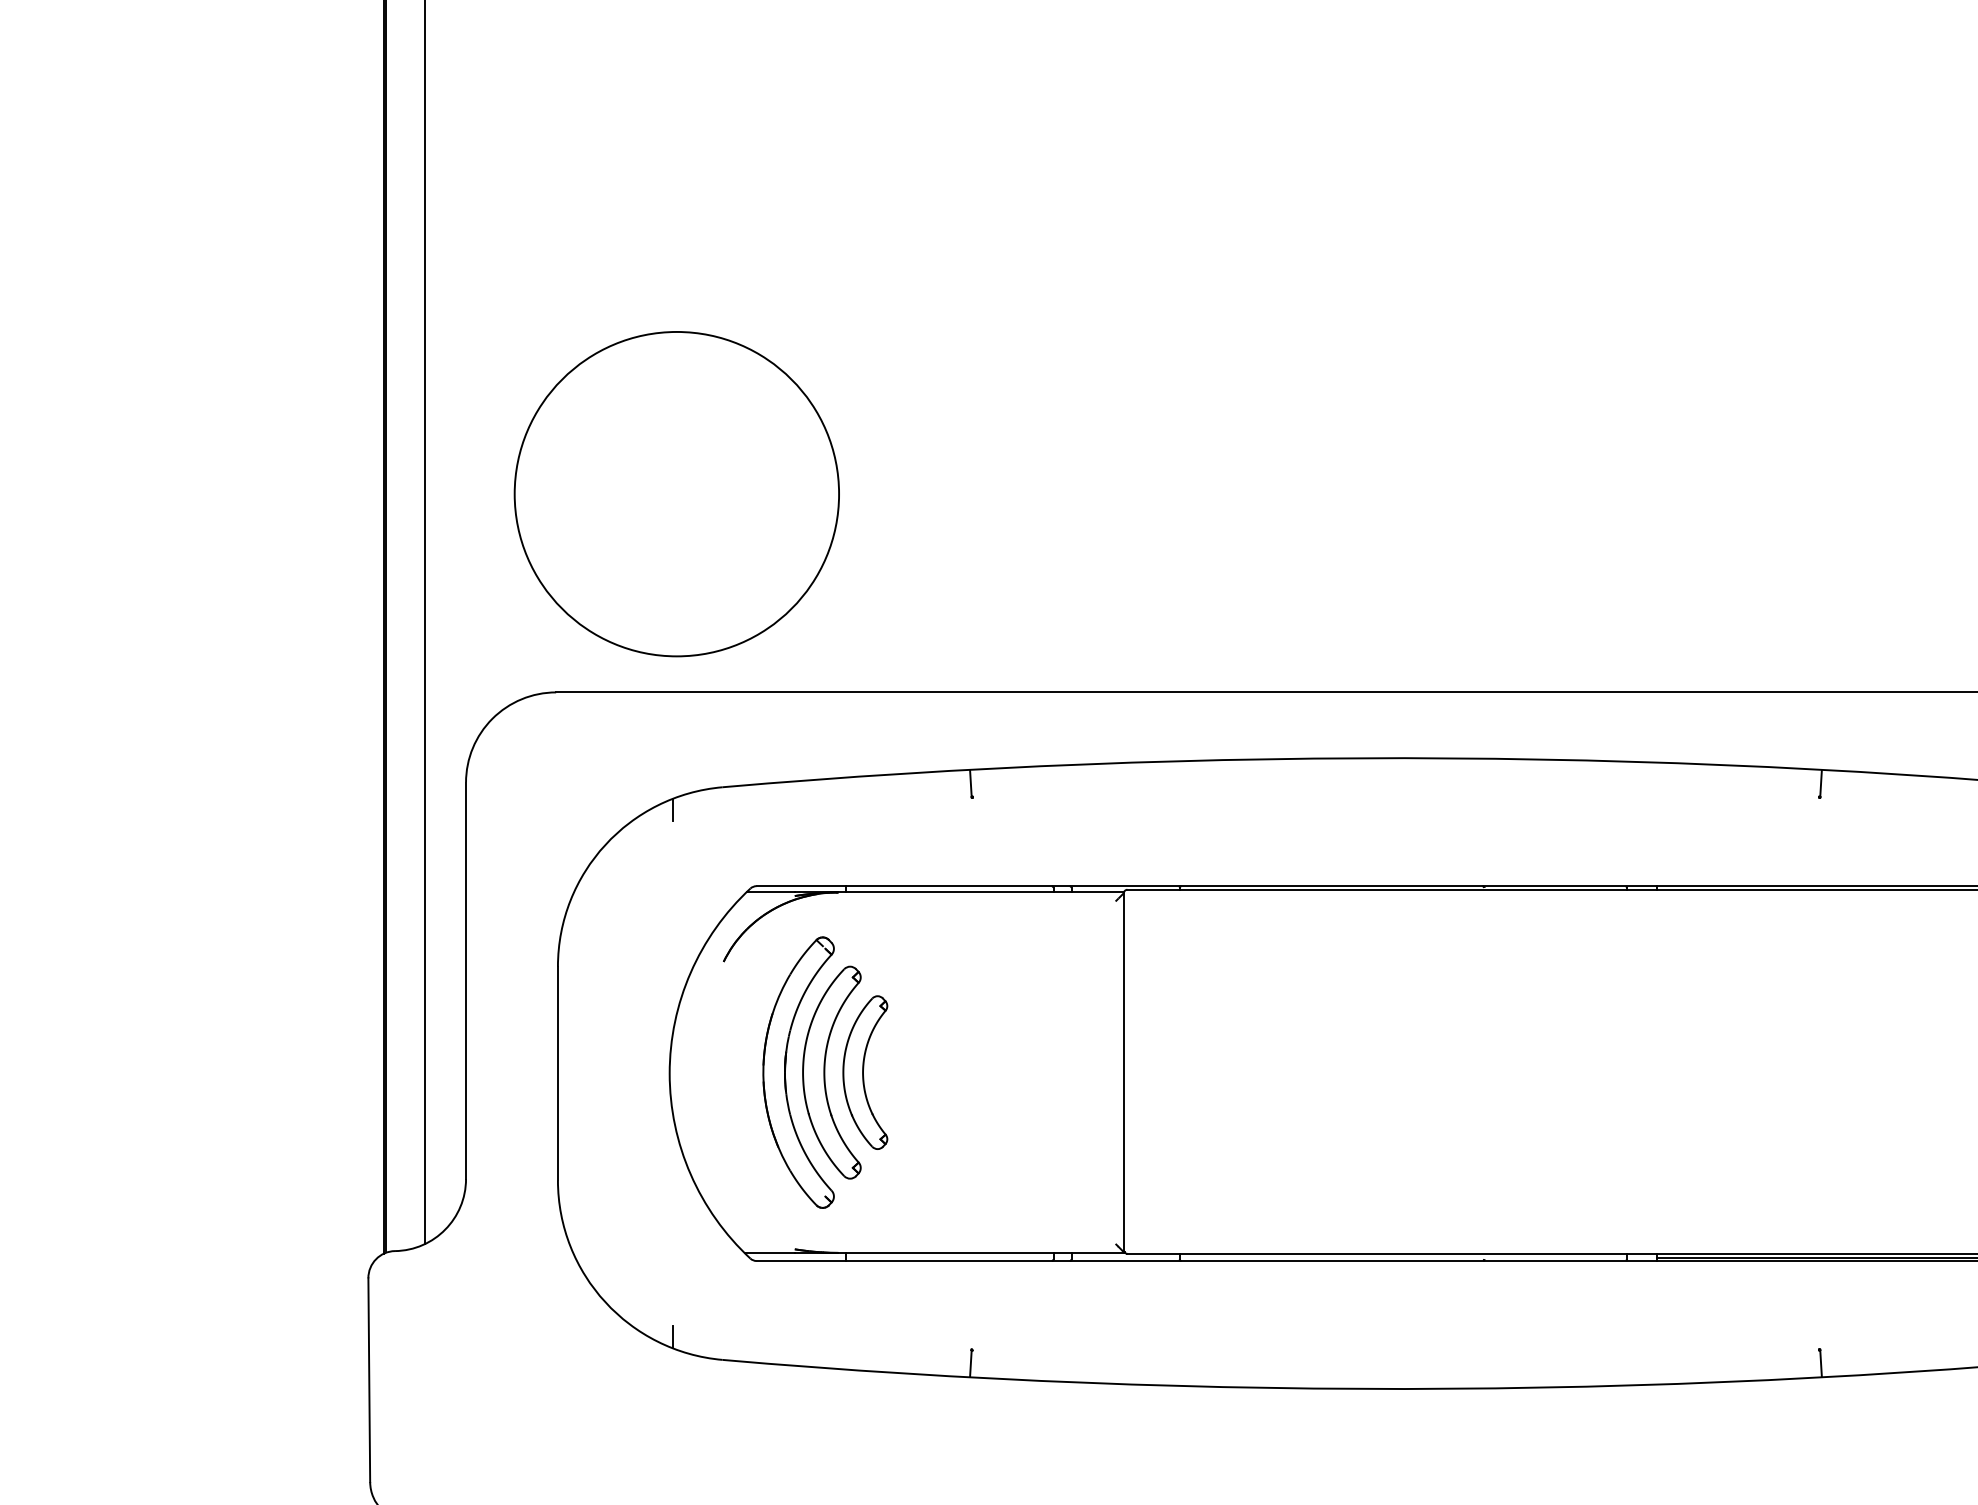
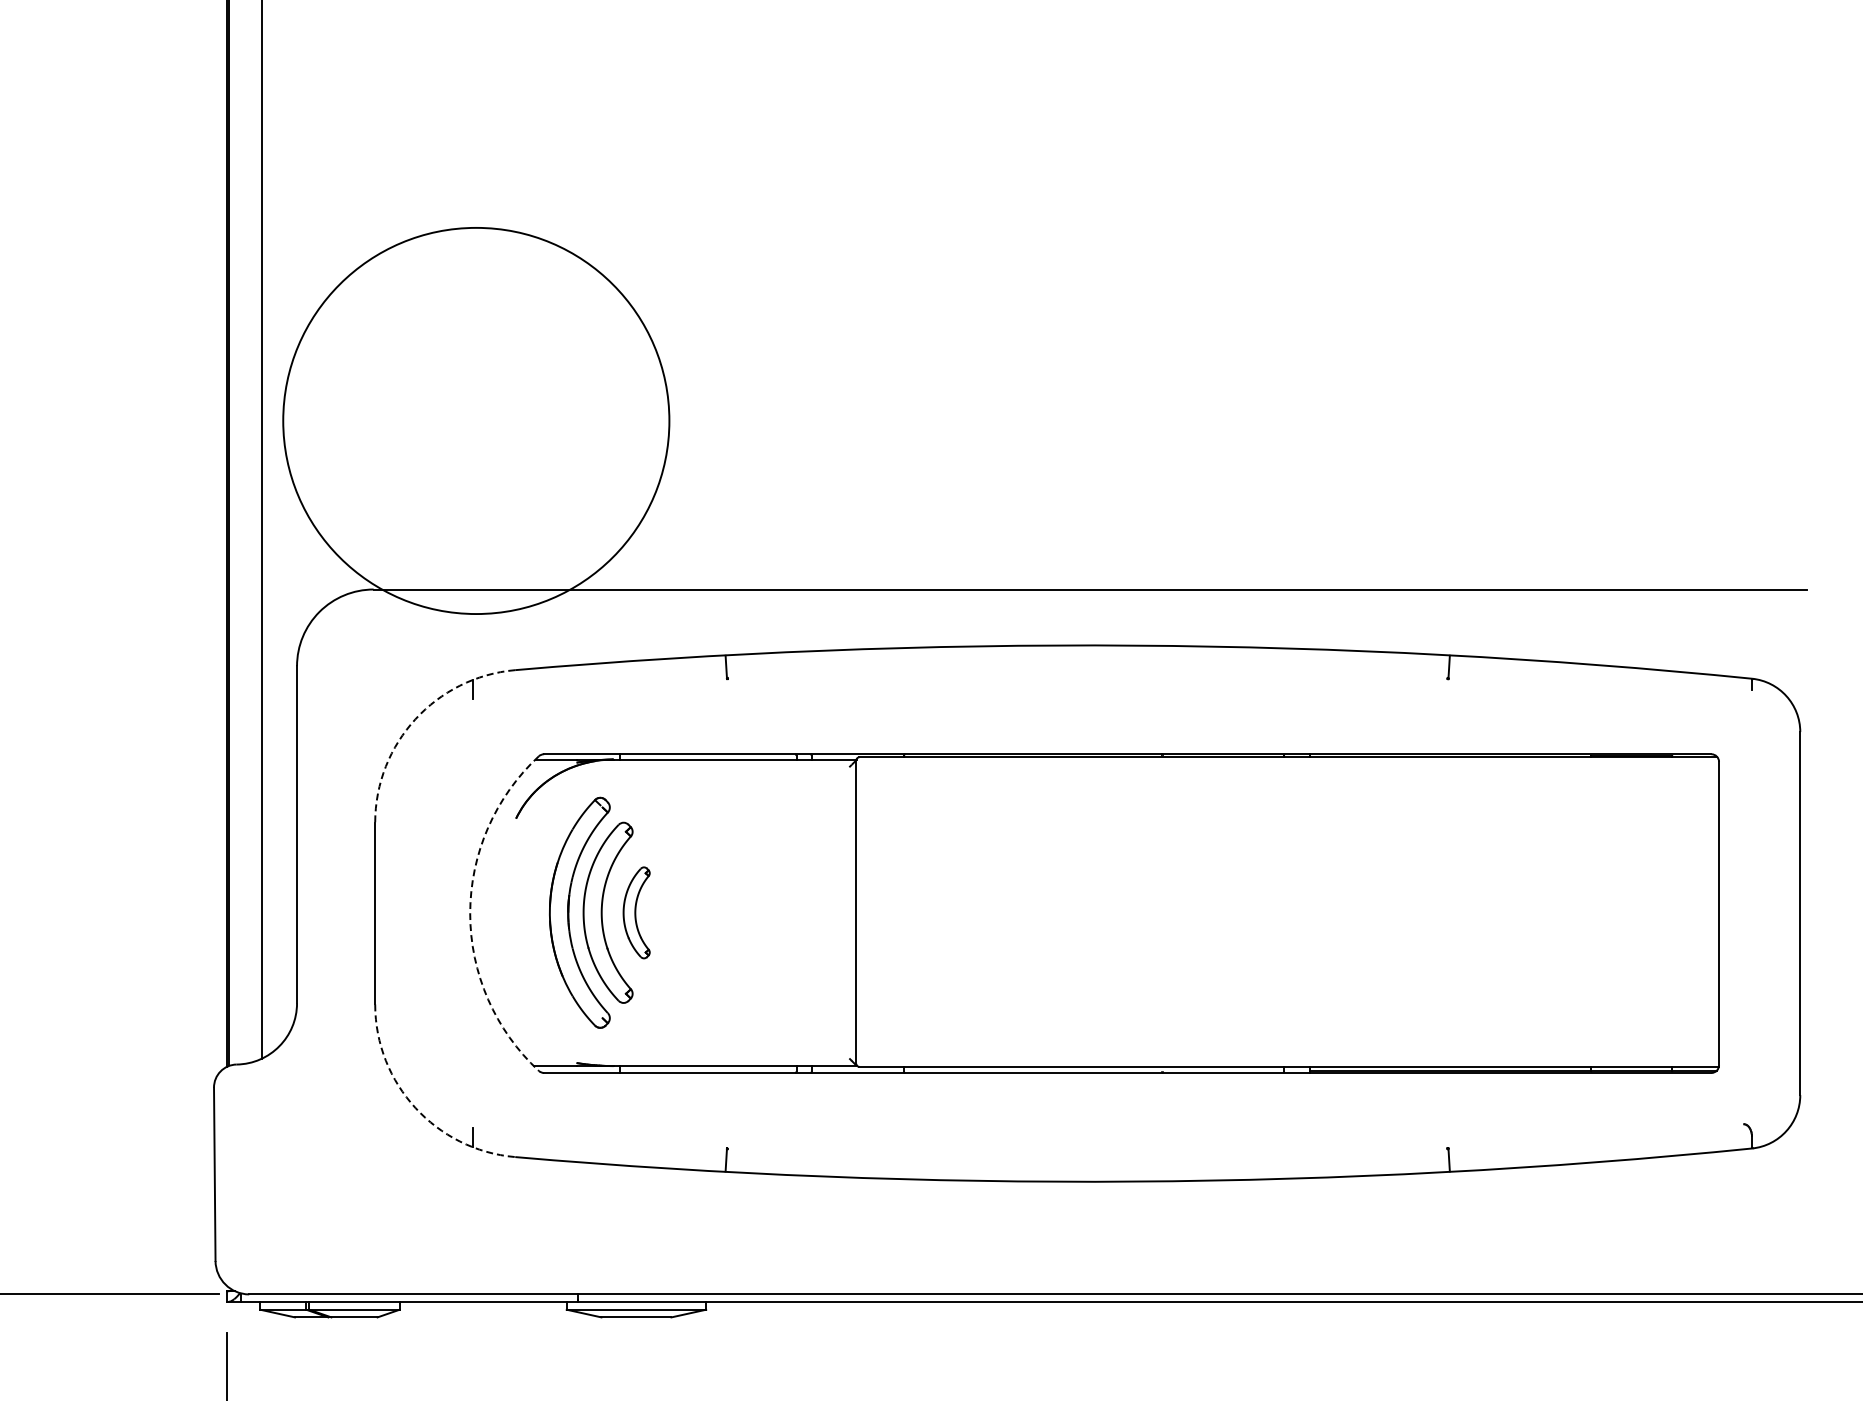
circle: (677, 493) -> (476, 420), size x1.4
arc: (605, 845) -> (415, 719), solid -> dashed
part: (865, 1072) -> (636, 912), size x0.7
arc: (670, 1073) -> (470, 913), solid -> dashed
arc: (605, 1301) -> (415, 1107), solid -> dashed

